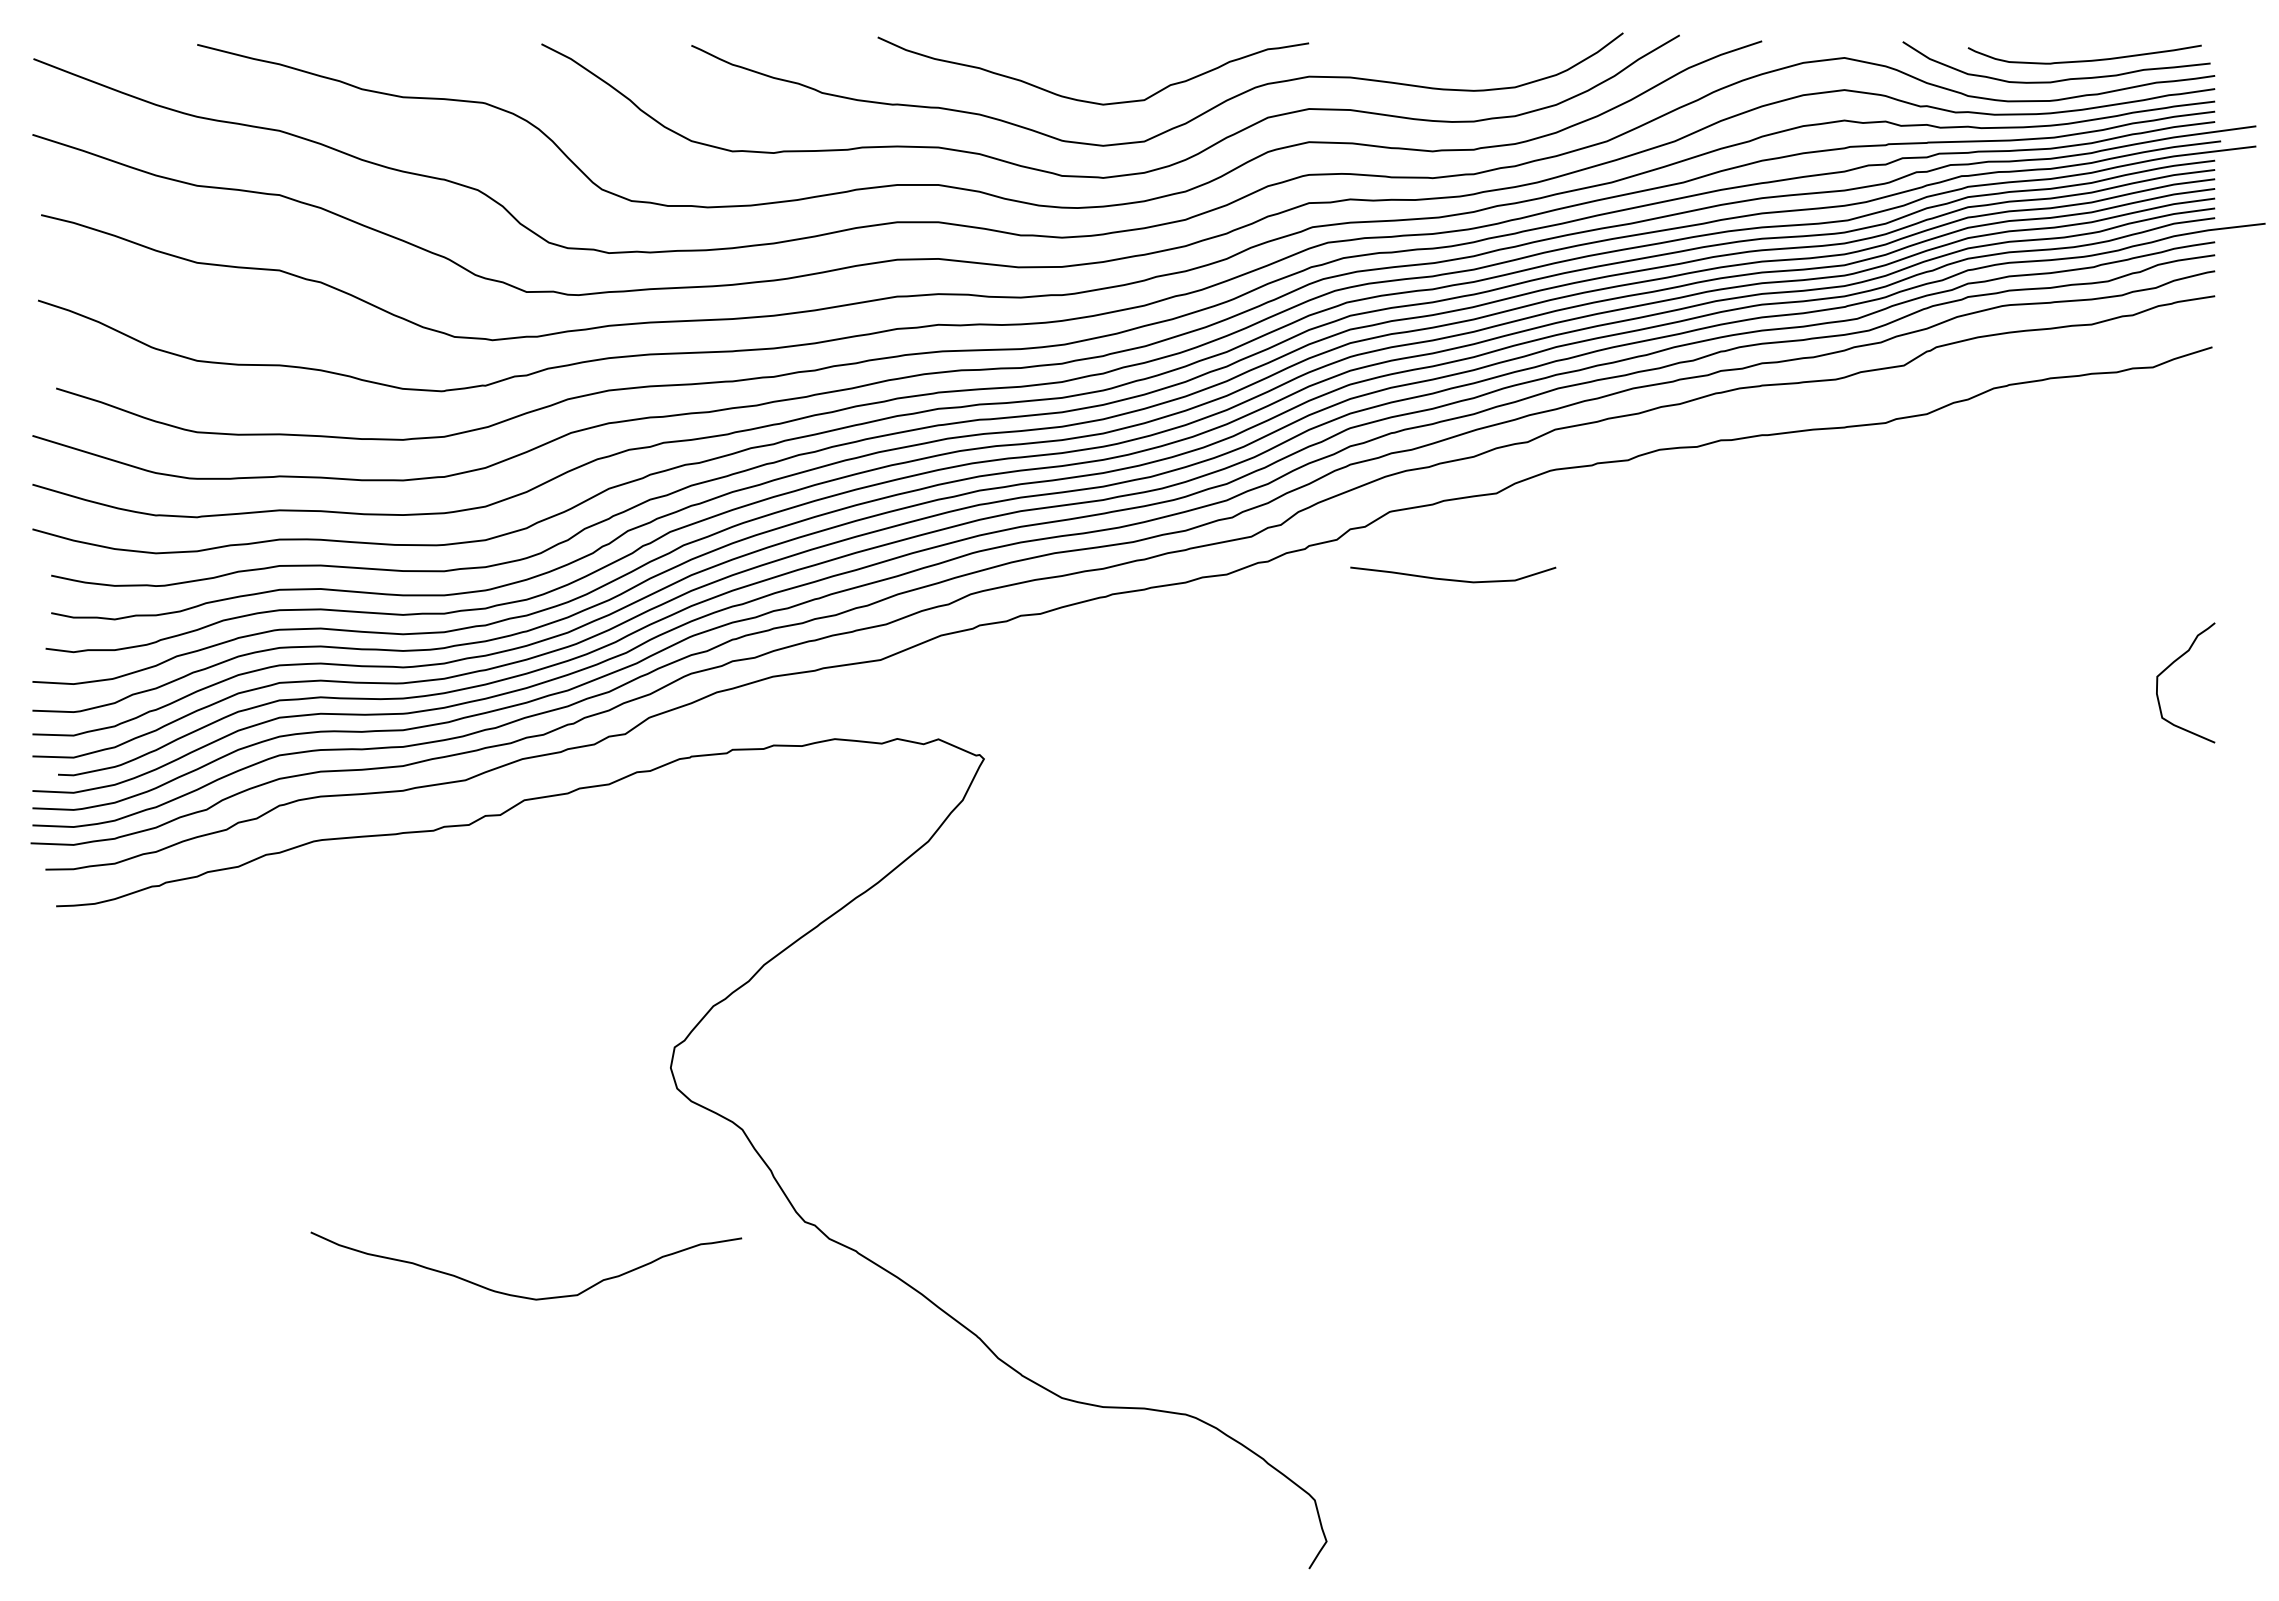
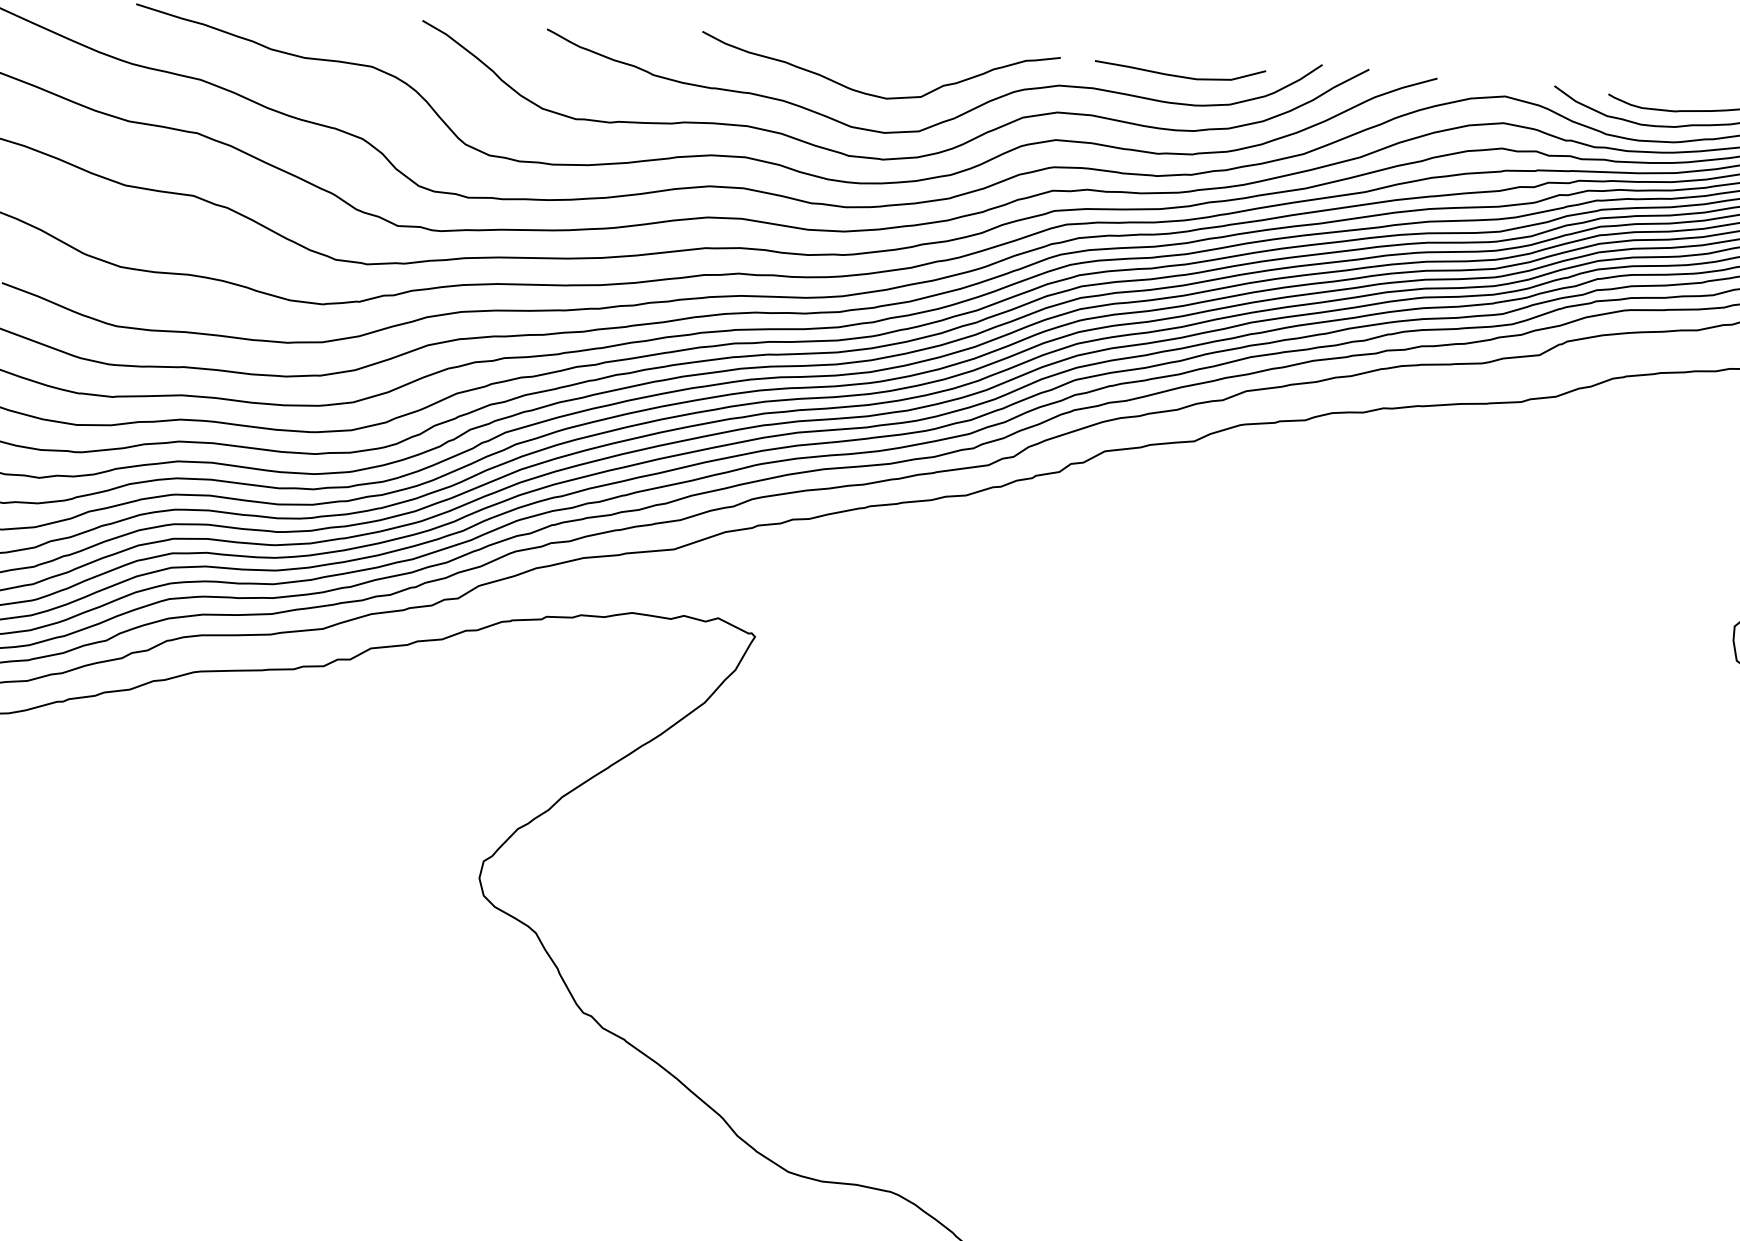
curve: (1453, 579) -> (1180, 75), moved
curve: (519, 1295) -> (342, 1059), removed

